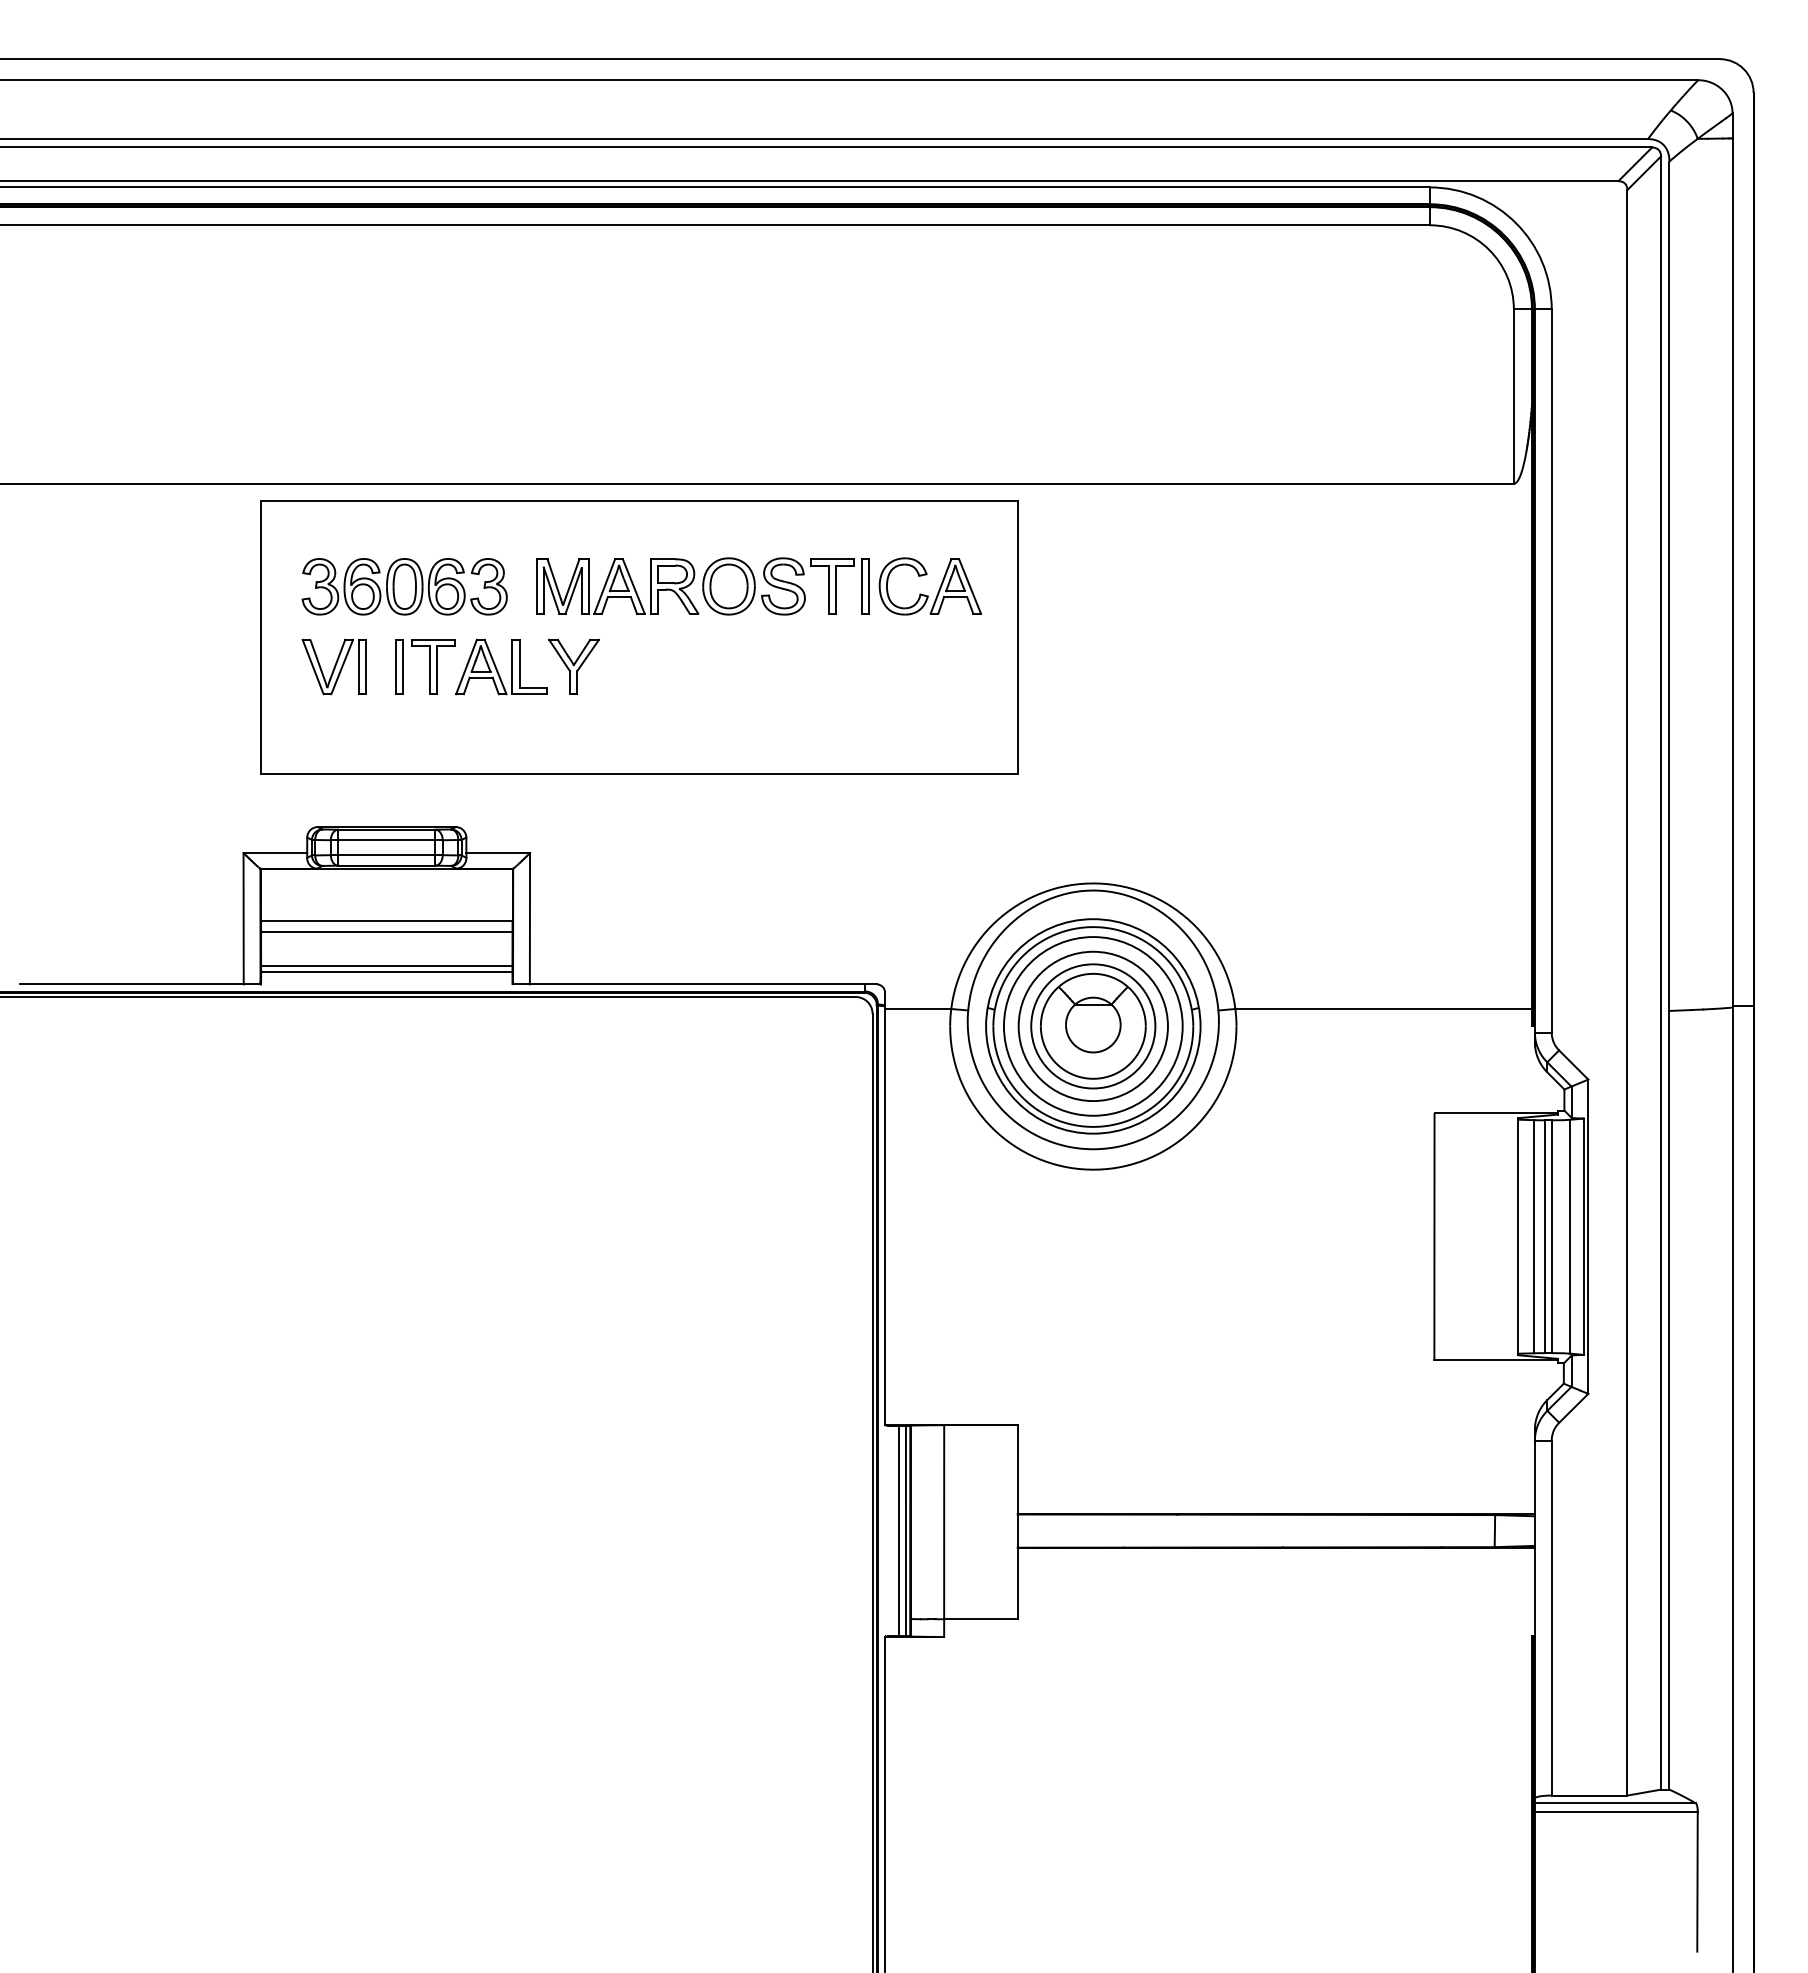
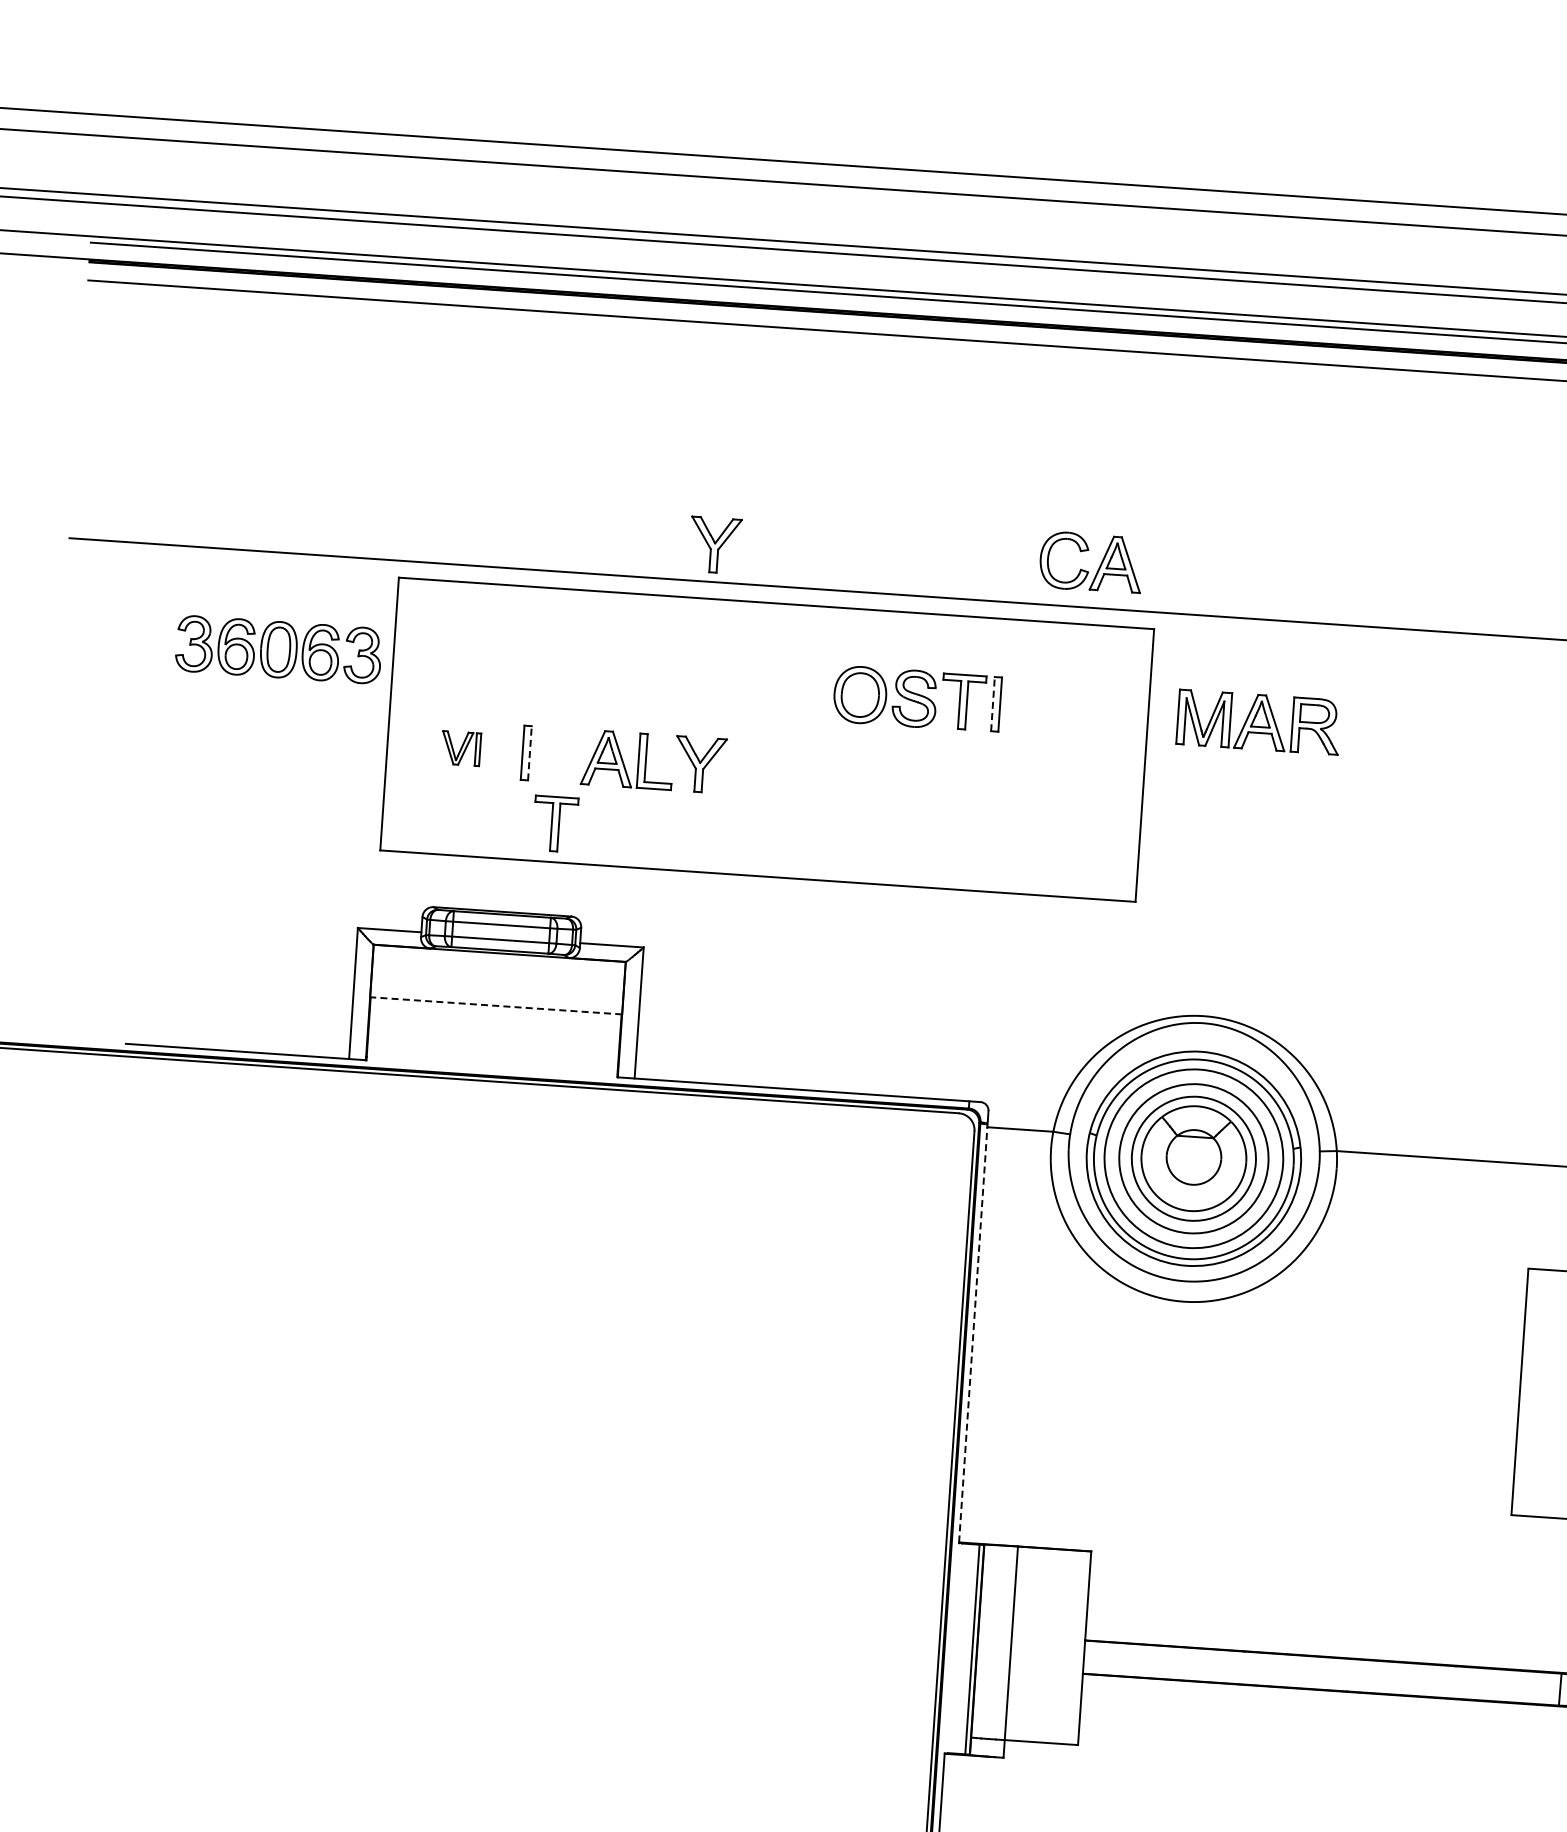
part: (573, 446) -> (714, 544), added
part: (404, 586) -> (278, 649), moved
part: (617, 586) -> (1258, 722), moved
line: (861, 586) -> (992, 704), solid -> dashed
part: (925, 594) -> (1085, 570), moved
part: (333, 666) -> (460, 748), size x0.6
line: (403, 666) -> (530, 752), solid -> dashed
part: (433, 666) -> (555, 823), moved
line: (386, 921) -> (495, 1006), solid -> dashed
line: (386, 932) -> (495, 1017), removed
line: (386, 965) -> (492, 1049), removed
line: (386, 971) -> (492, 1055), removed
line: (885, 1216) -> (973, 1334), solid -> dashed
line: (898, 1531) -> (965, 1649), removed

